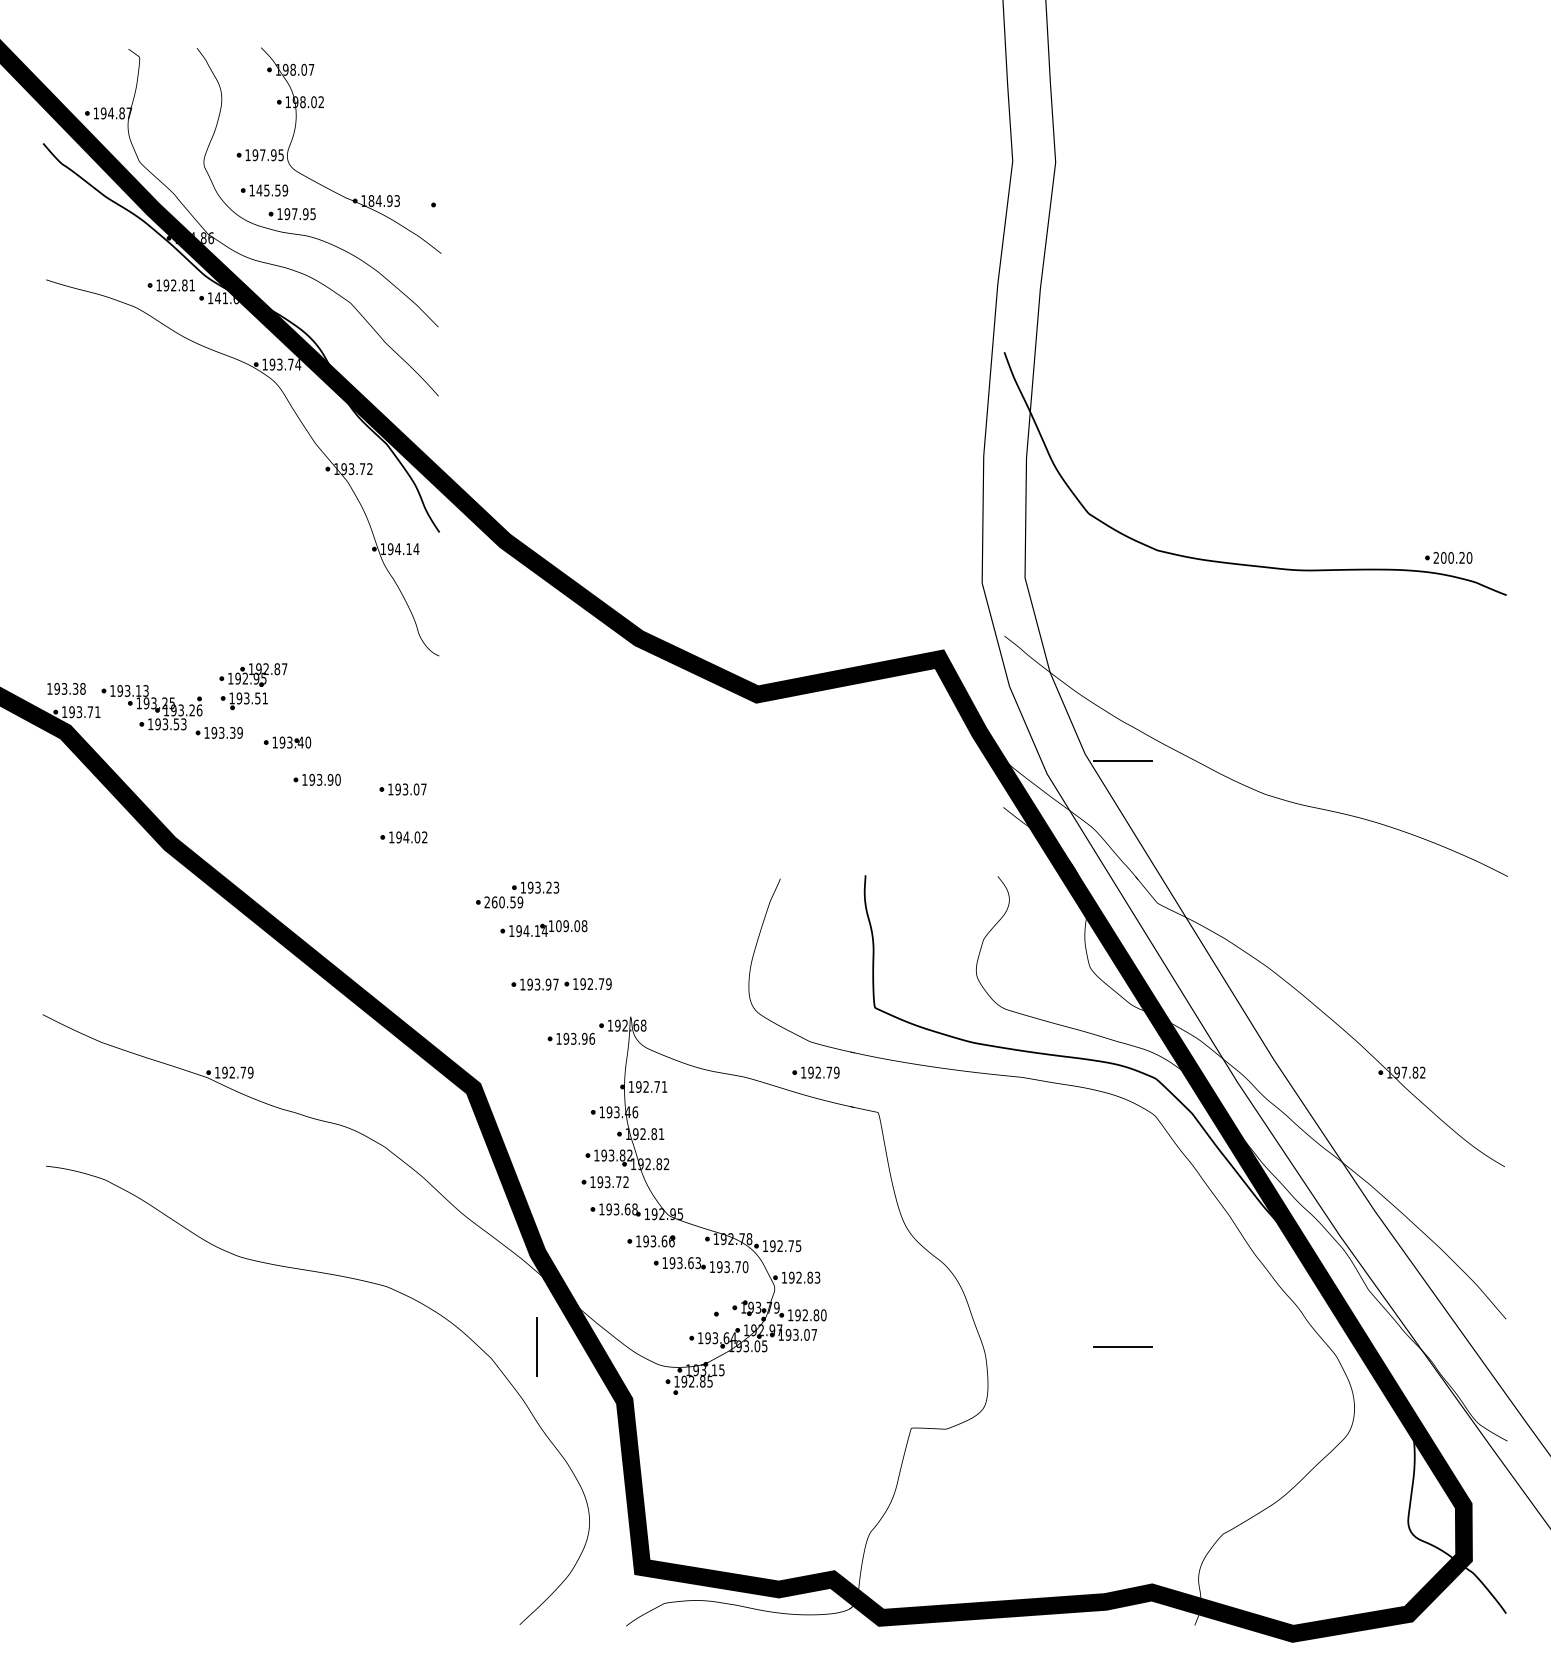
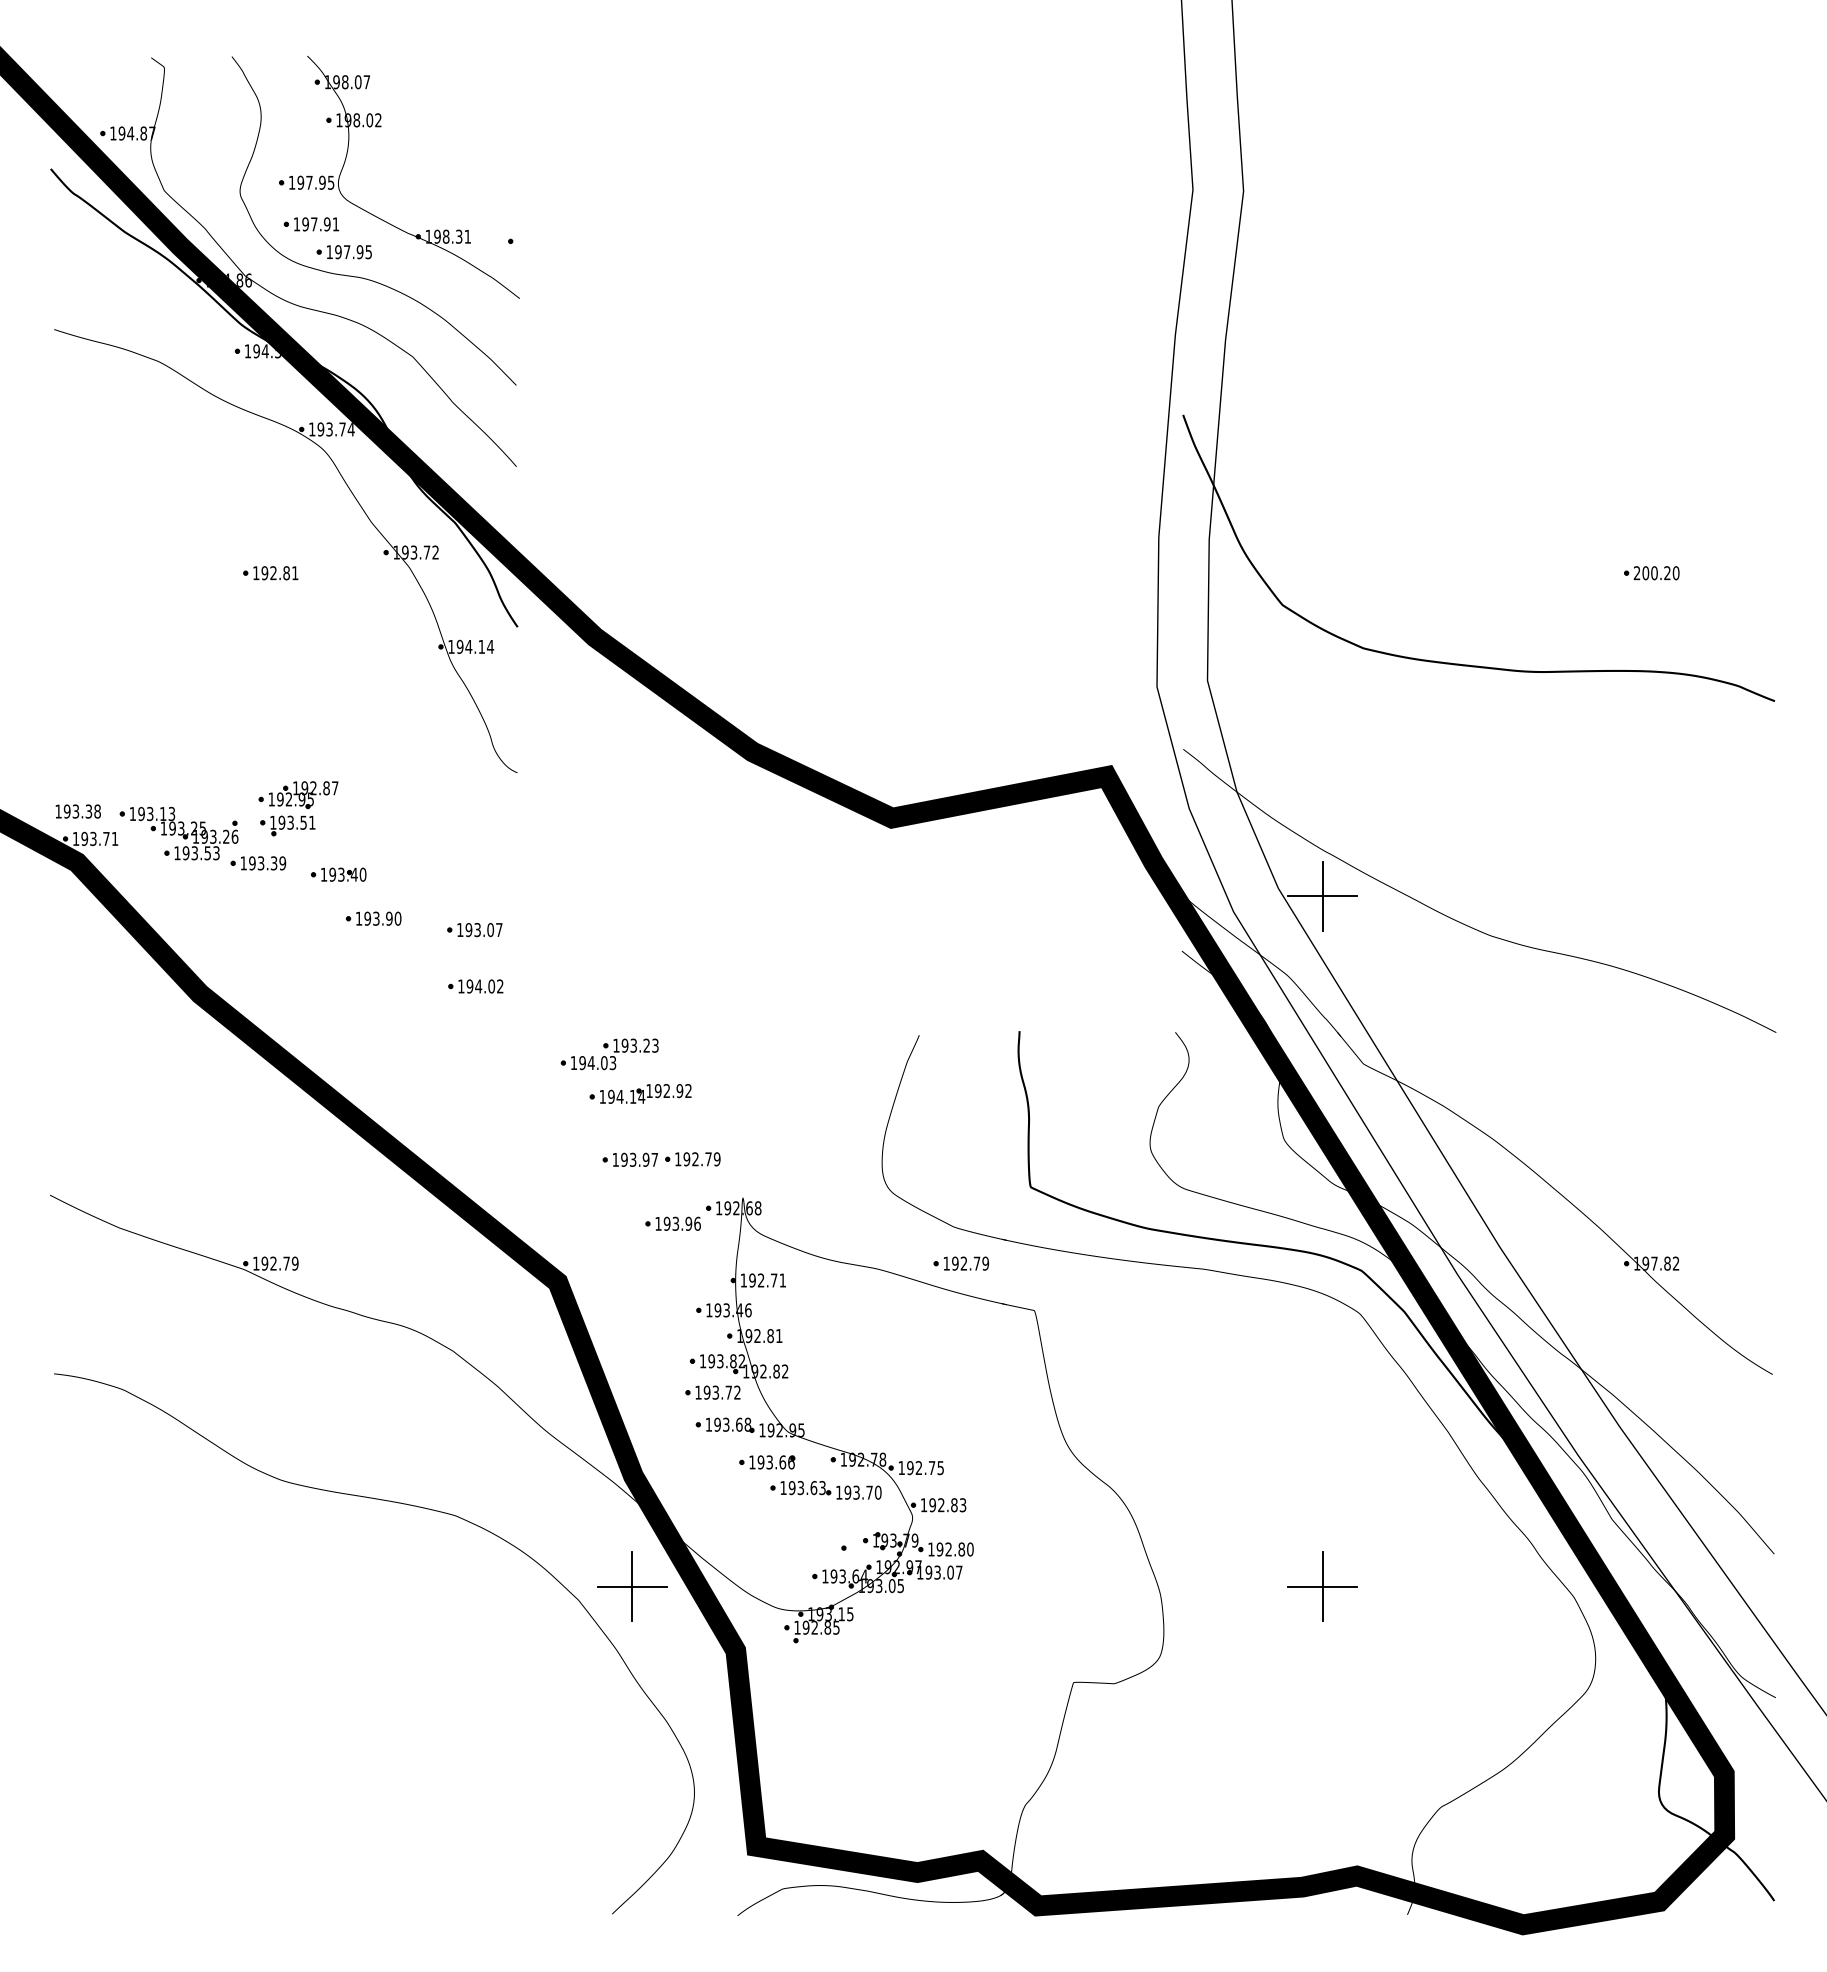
text: (272, 190) -> (320, 224), 145.59 -> 197.91
text: (384, 200) -> (452, 236), 184.93 -> 198.31
part: (171, 285) -> (270, 573), moved
text: (227, 298) -> (267, 351), 141.63 -> 194.58
part: (1448, 558) -> (1651, 573), moved
line: (1122, 761) -> (1322, 896), added
text: (503, 902) -> (593, 1063), 260.59 -> 194.03
text: (570, 926) -> (672, 1091), 109.08 -> 192.92
line: (536, 1346) -> (631, 1586), added
line: (1122, 1346) -> (1322, 1586), added

